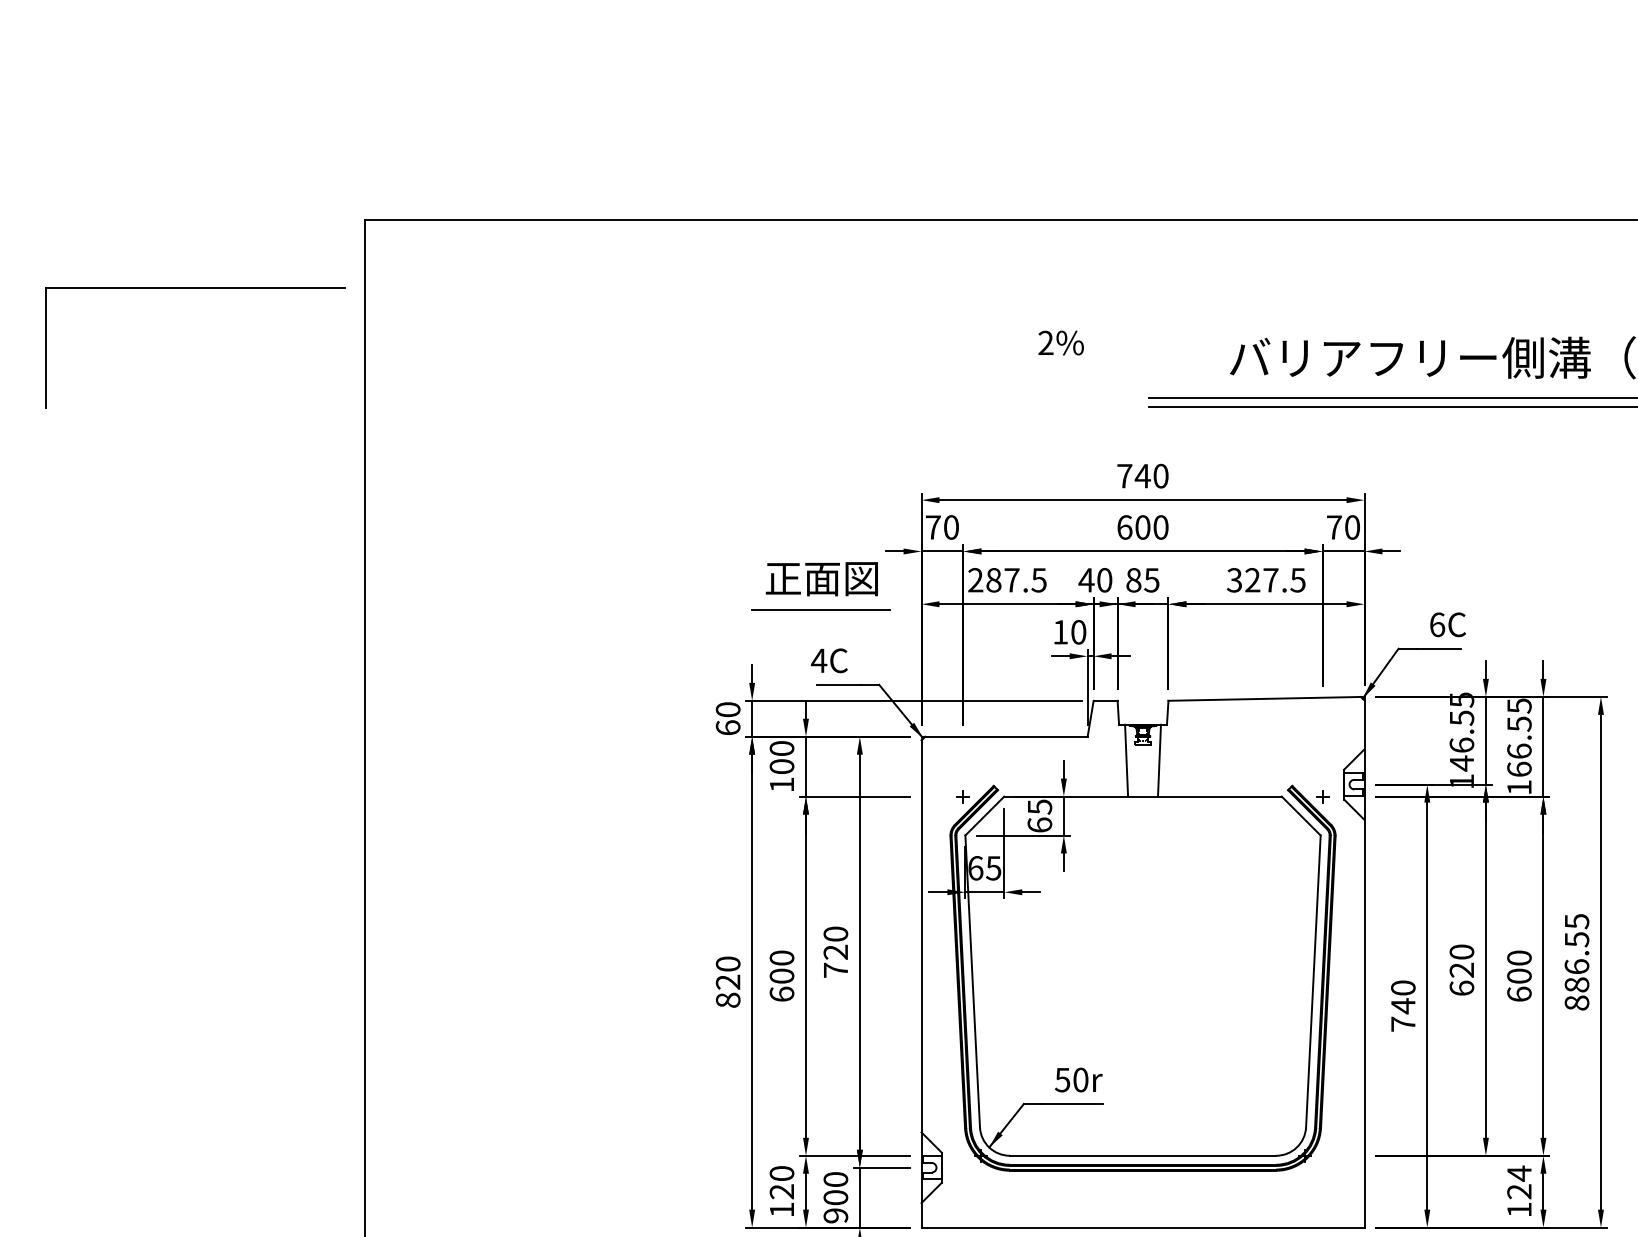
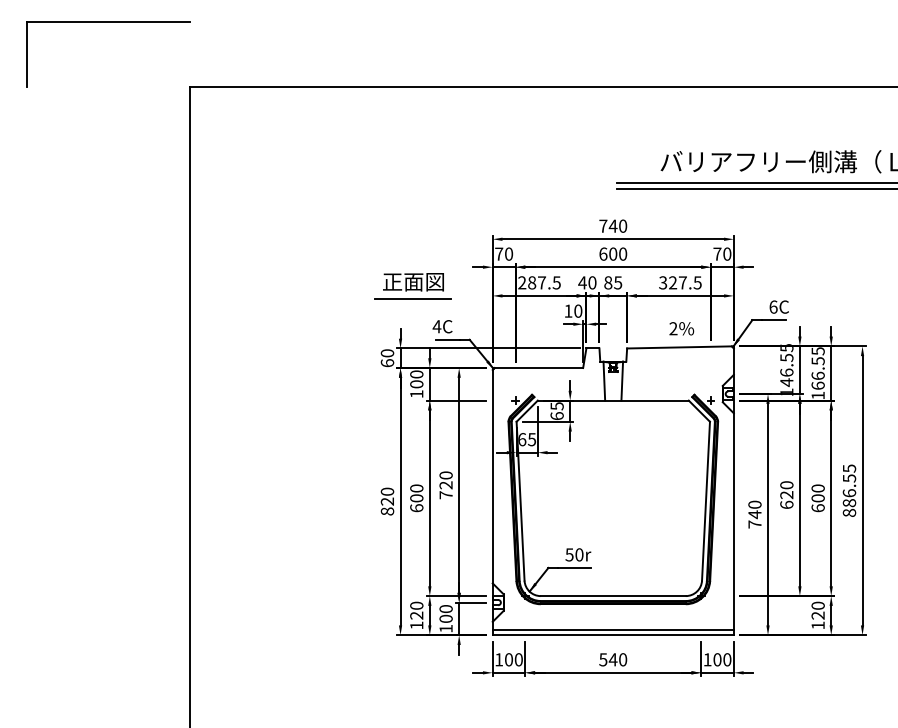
part: (195, 289) -> (108, 22), moved
text: (1060, 342) -> (681, 328), moved
part: (820, 586) -> (412, 286), moved
text: (1518, 1173) -> (817, 605), 124 -> 120
text: (834, 1215) -> (445, 628), 900 -> 100
line: (1141, 1218) -> (612, 630), added

